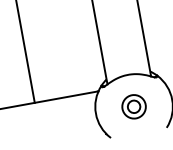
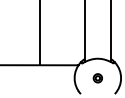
part: (133, 107) -> (97, 78), size x0.6

